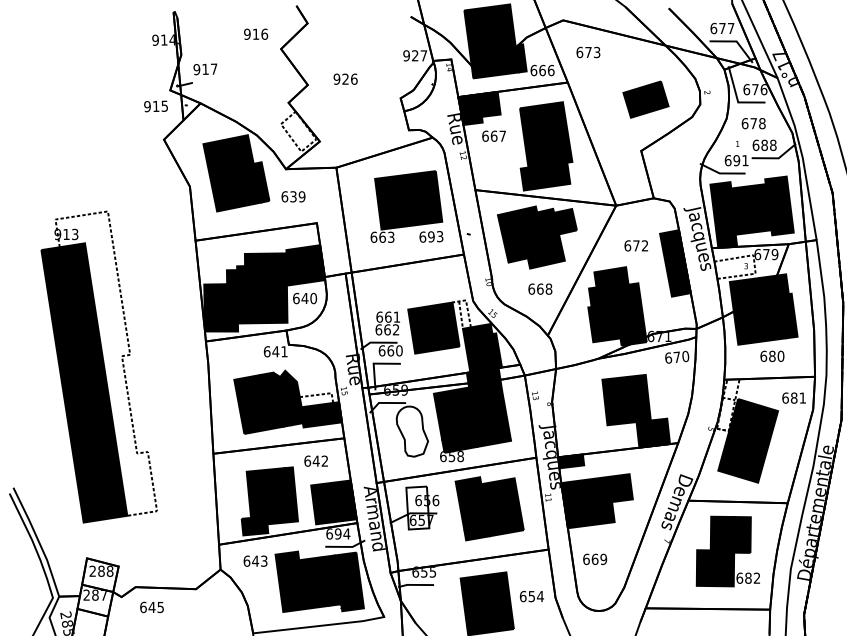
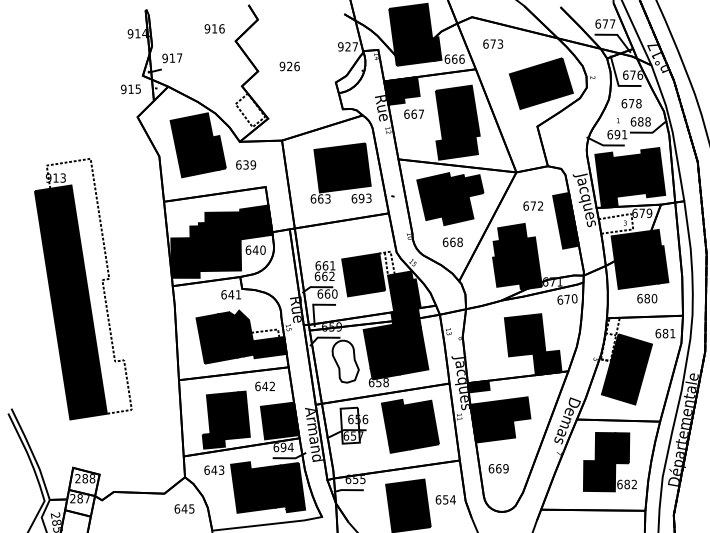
part: (645, 99) -> (540, 83), size x1.67
part: (98, 366) -> (82, 288), moved
text: (151, 607) -> (184, 509), moved

